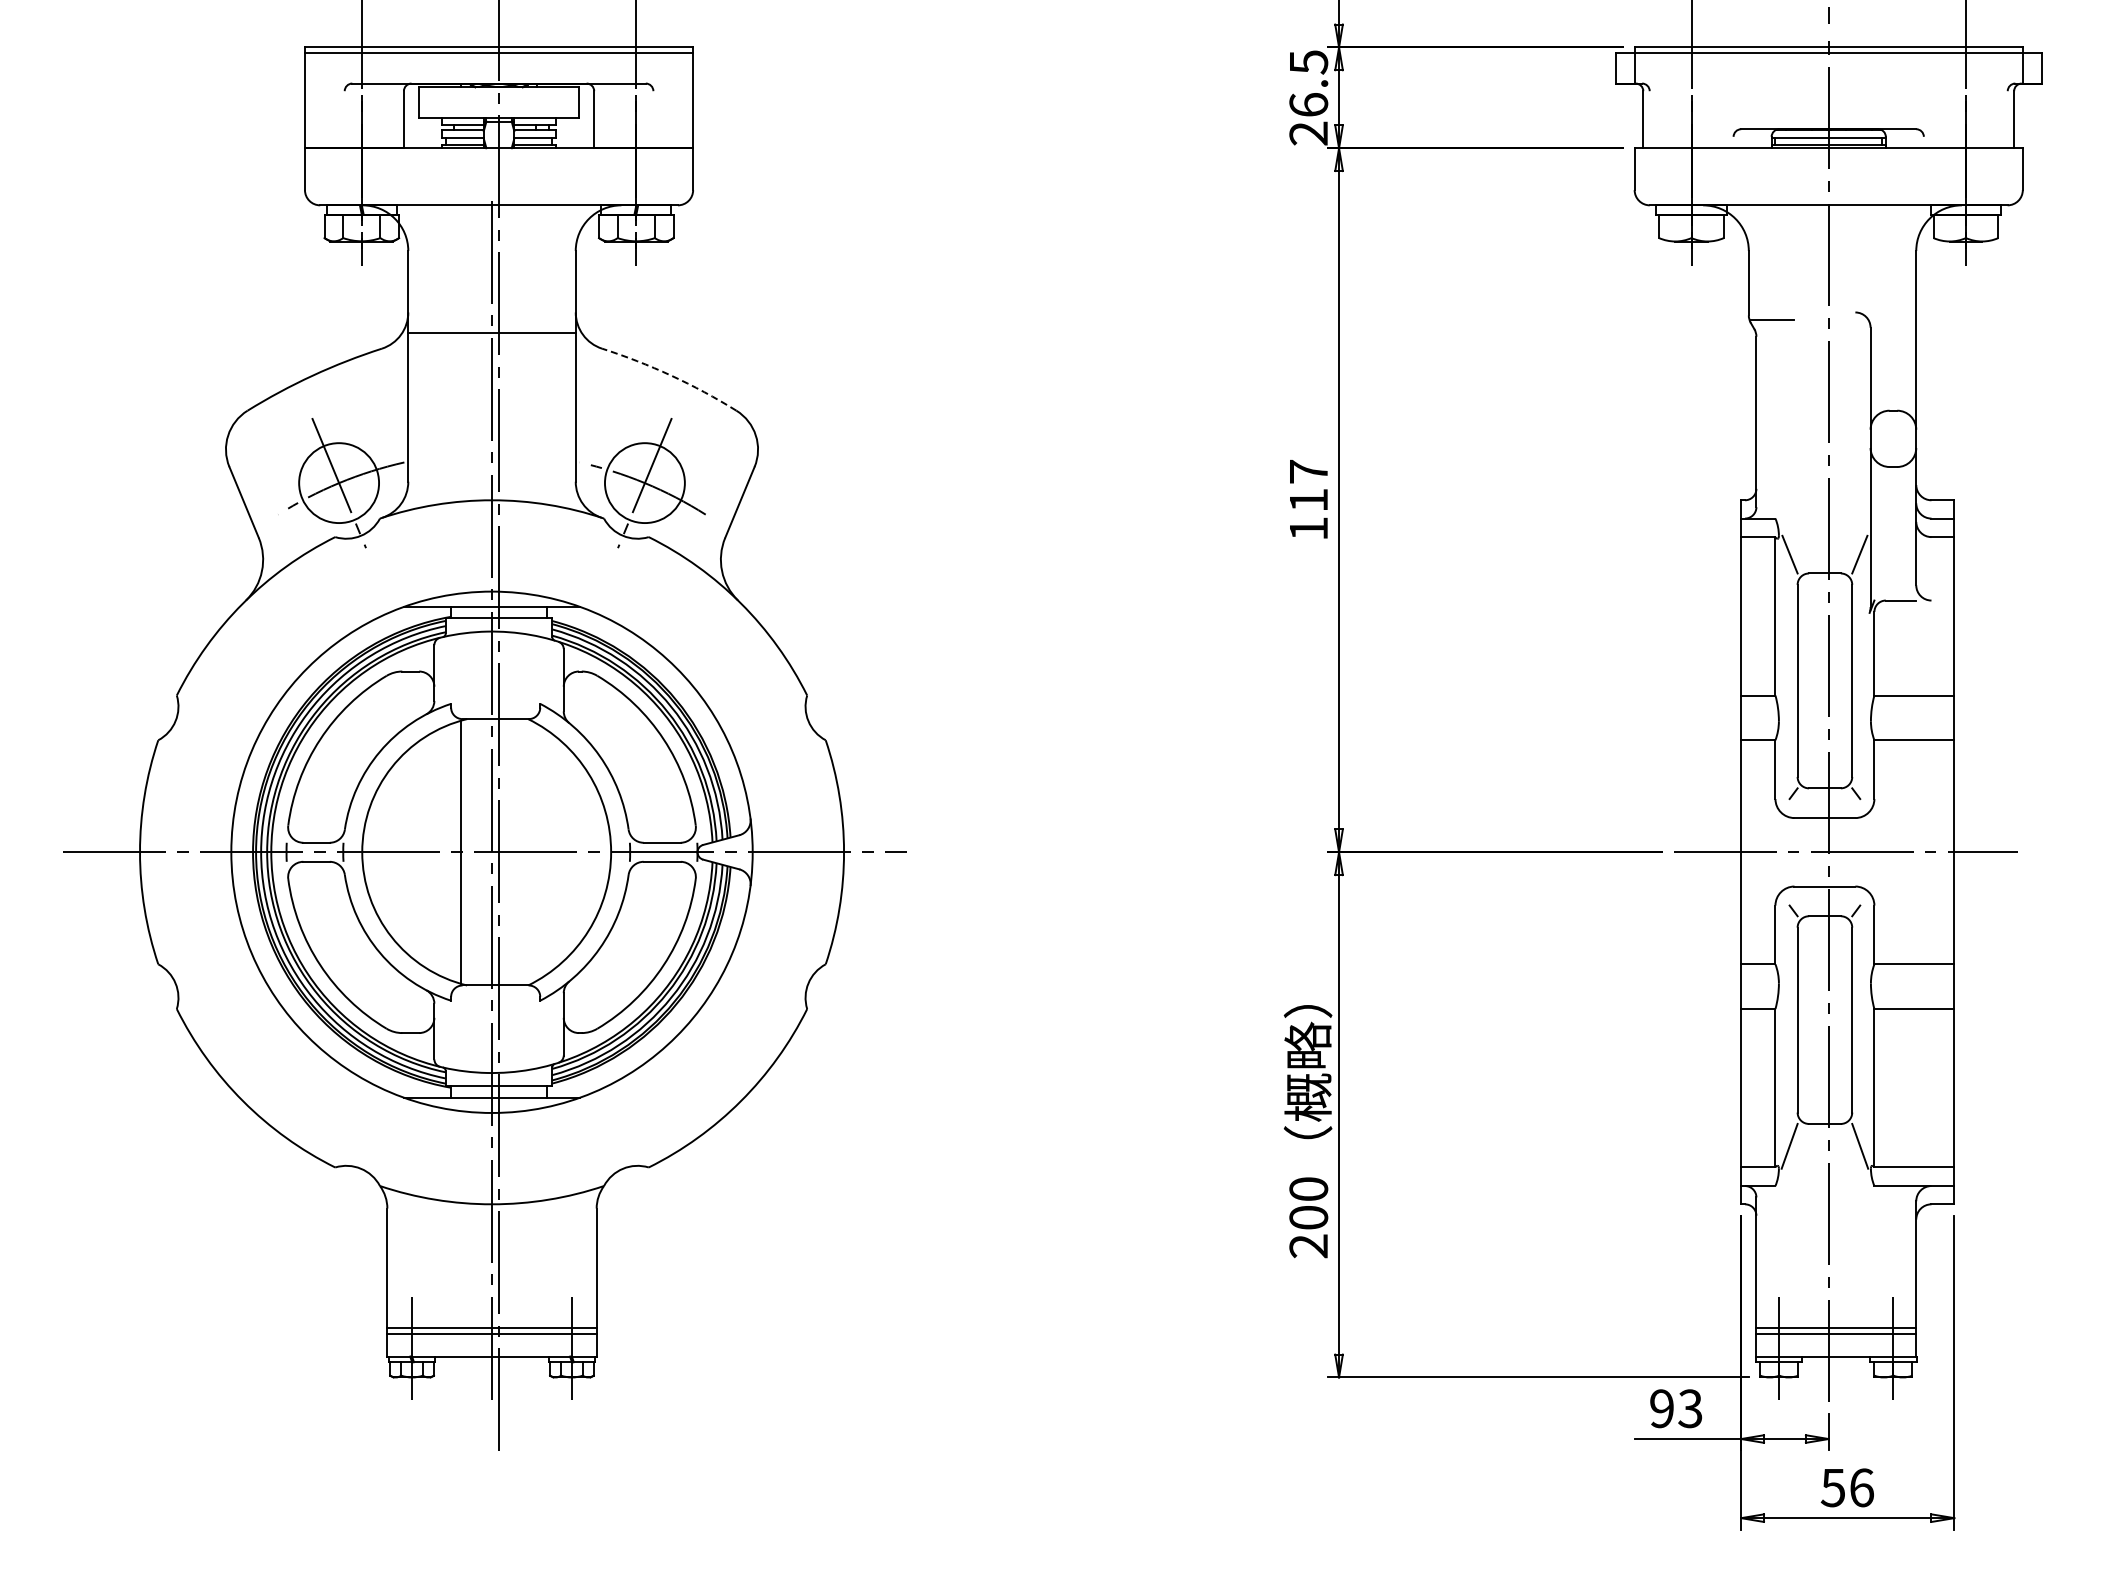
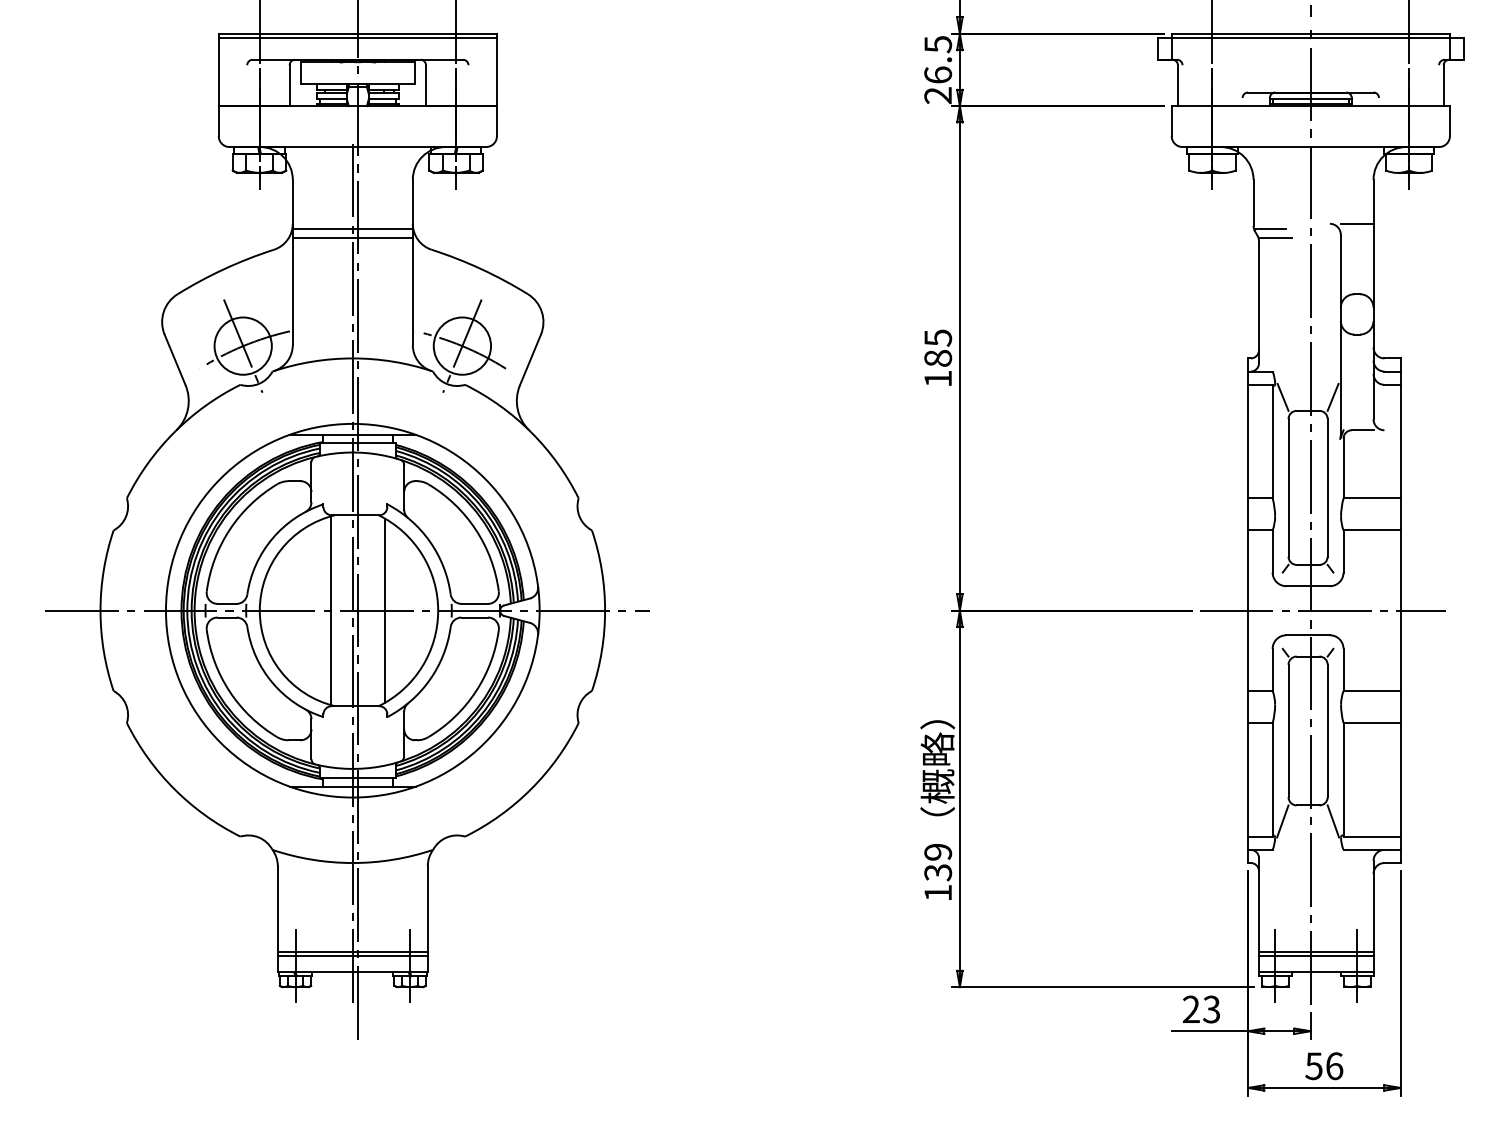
line: (1893, 312) -> (1357, 223), added
line: (491, 319) -> (352, 228), added
line: (1779, 332) -> (1275, 238), added
arc: (671, 375) -> (481, 269), dashed -> solid
text: (1308, 485) -> (937, 347), 117 -> 185
line: (537, 851) -> (385, 610), added
text: (1308, 1217) -> (937, 872), 200 -> 139
text: (1661, 1408) -> (1190, 1009), 93 -> 23

